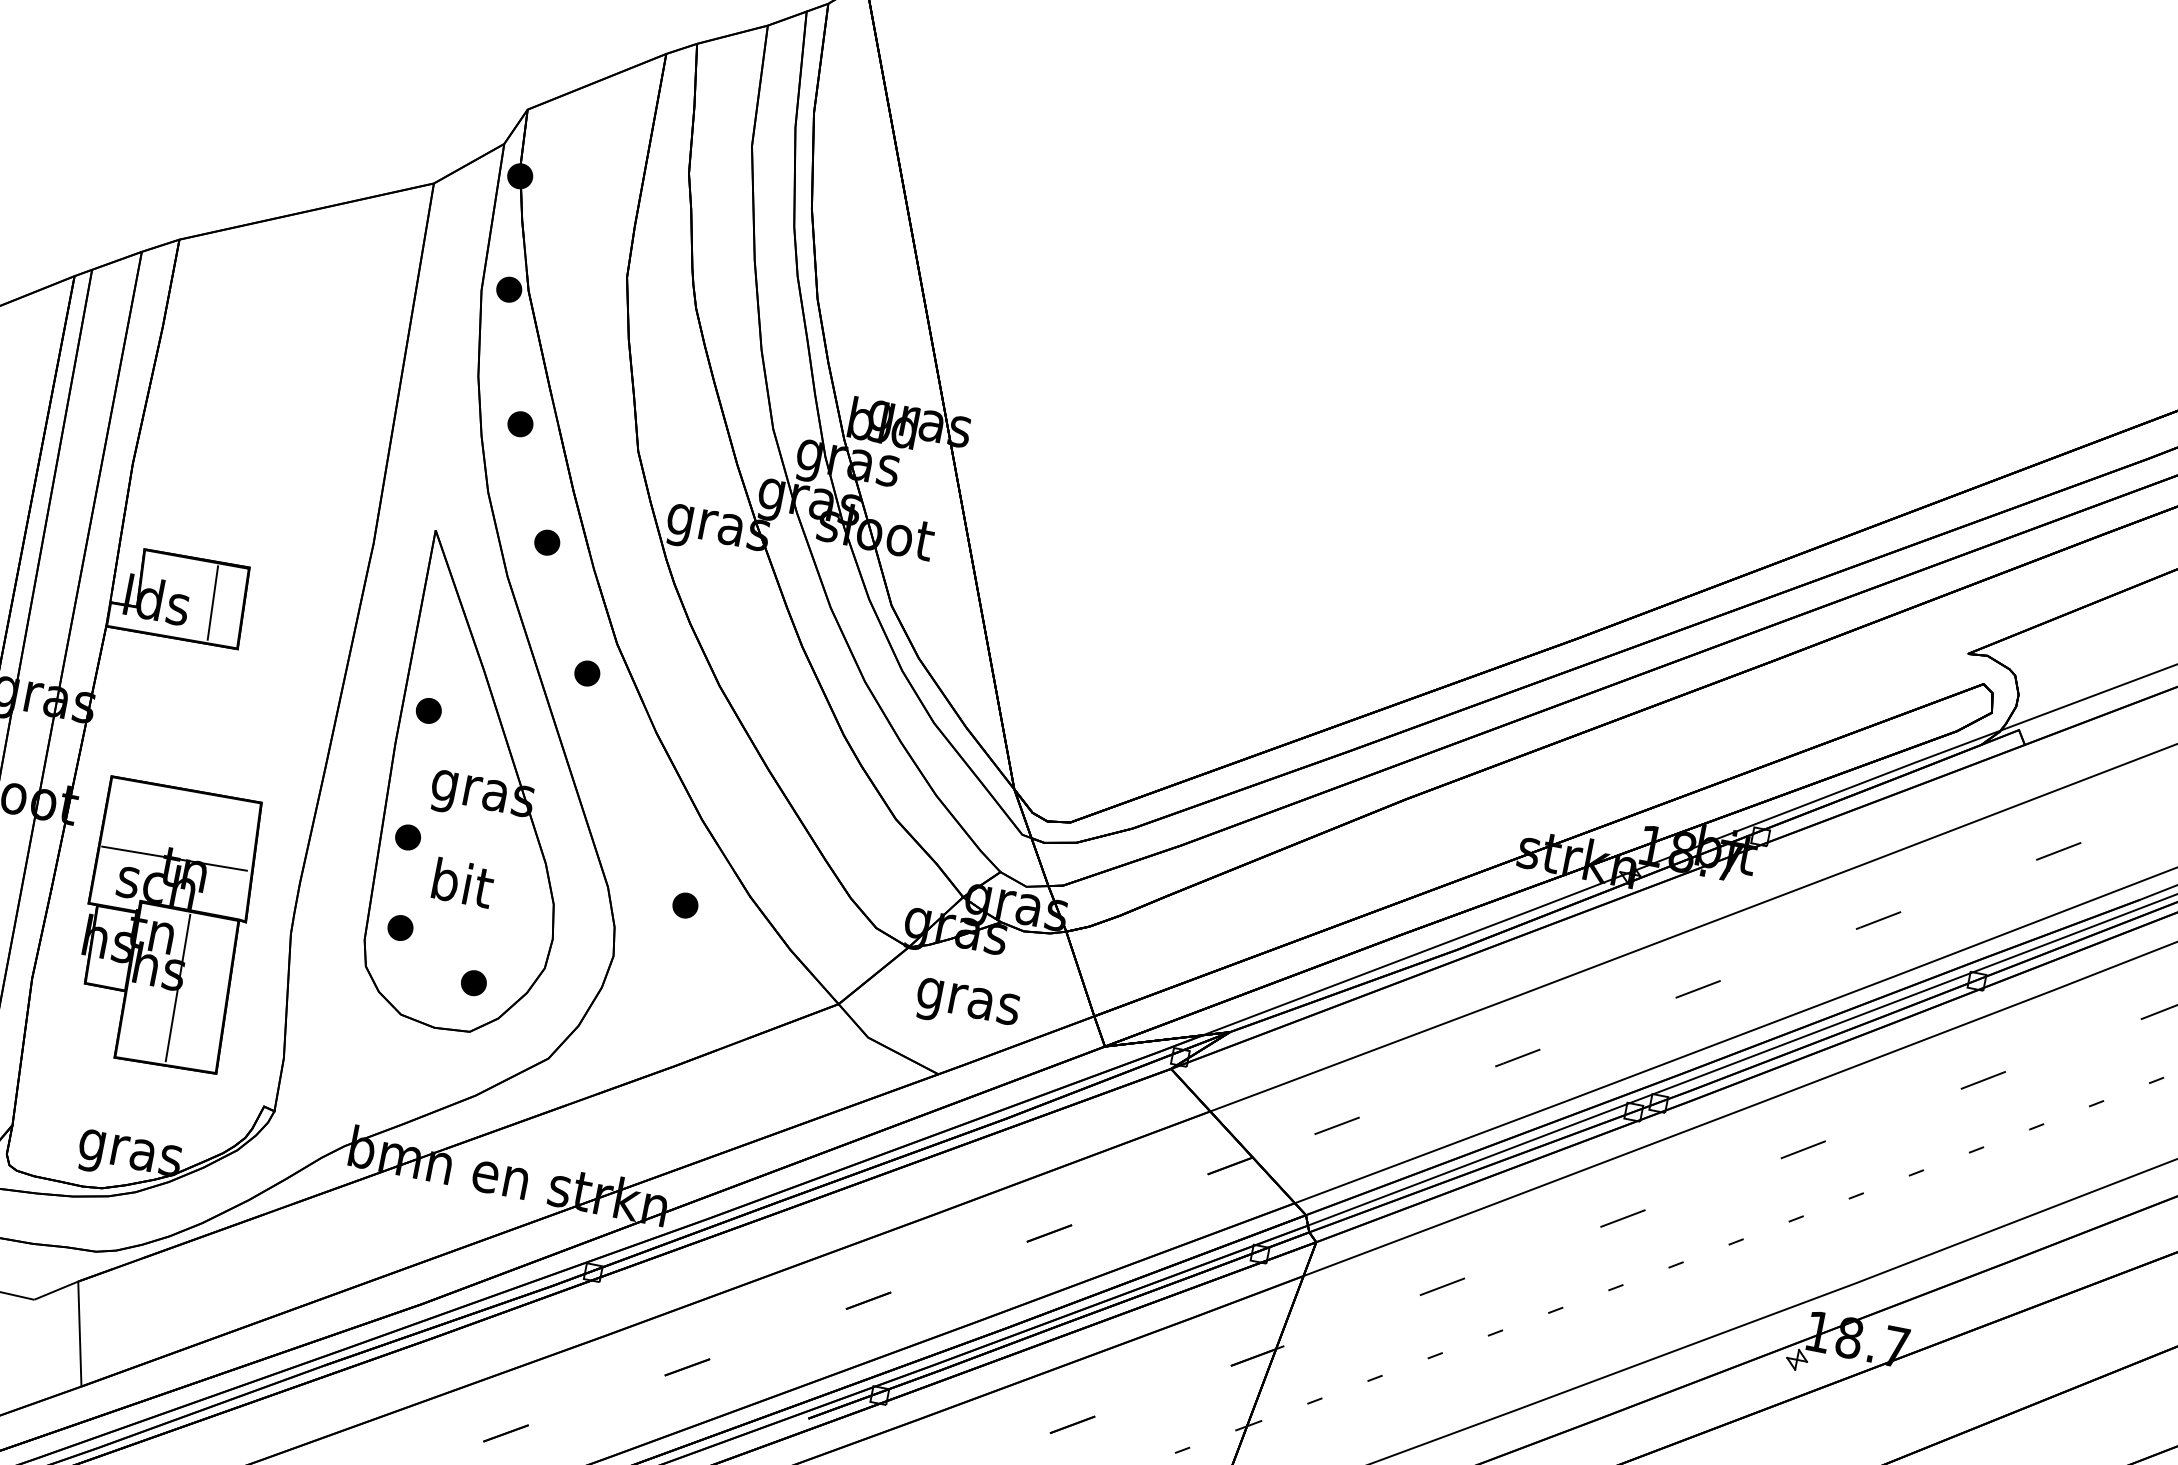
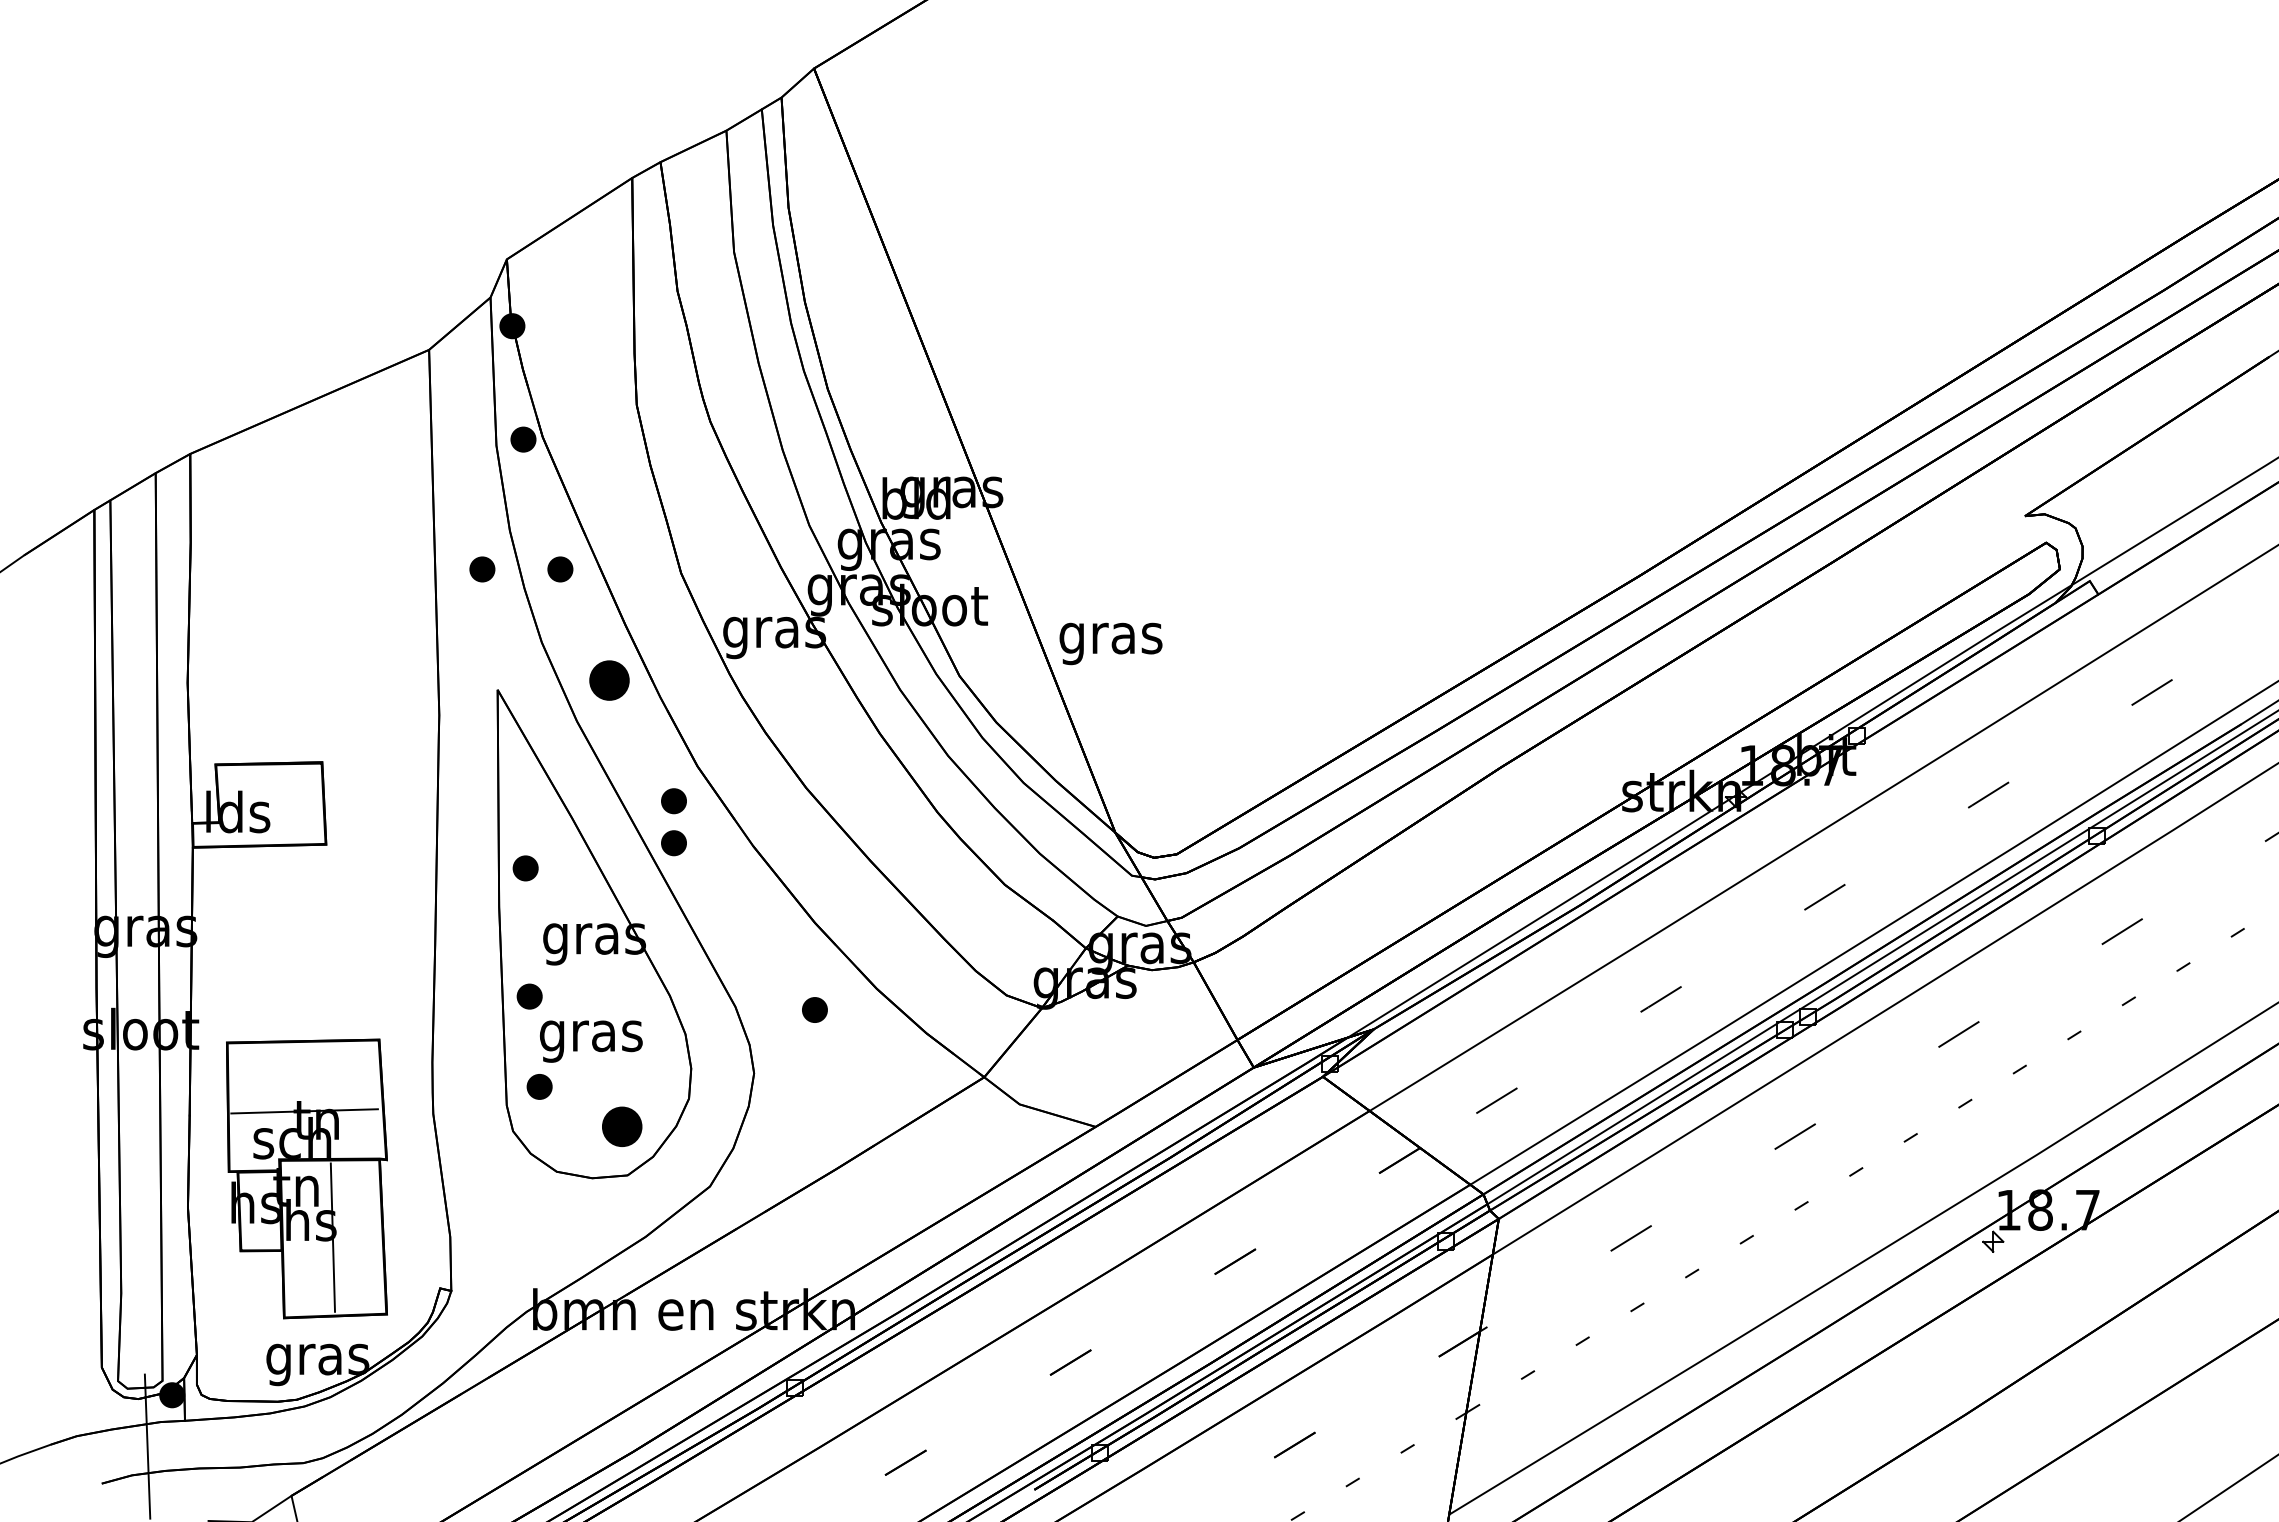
part: (444, 409) -> (482, 569), added
part: (547, 542) -> (609, 680), size x1.6
line: (212, 603) -> (292, 804), removed
part: (578, 714) -> (673, 843), added
text: (460, 887) -> (590, 1035), bit -> gras
part: (163, 924) -> (306, 1178), moved
part: (474, 982) -> (622, 1126), size x1.6
text: (966, 1006) -> (1110, 643), moved

